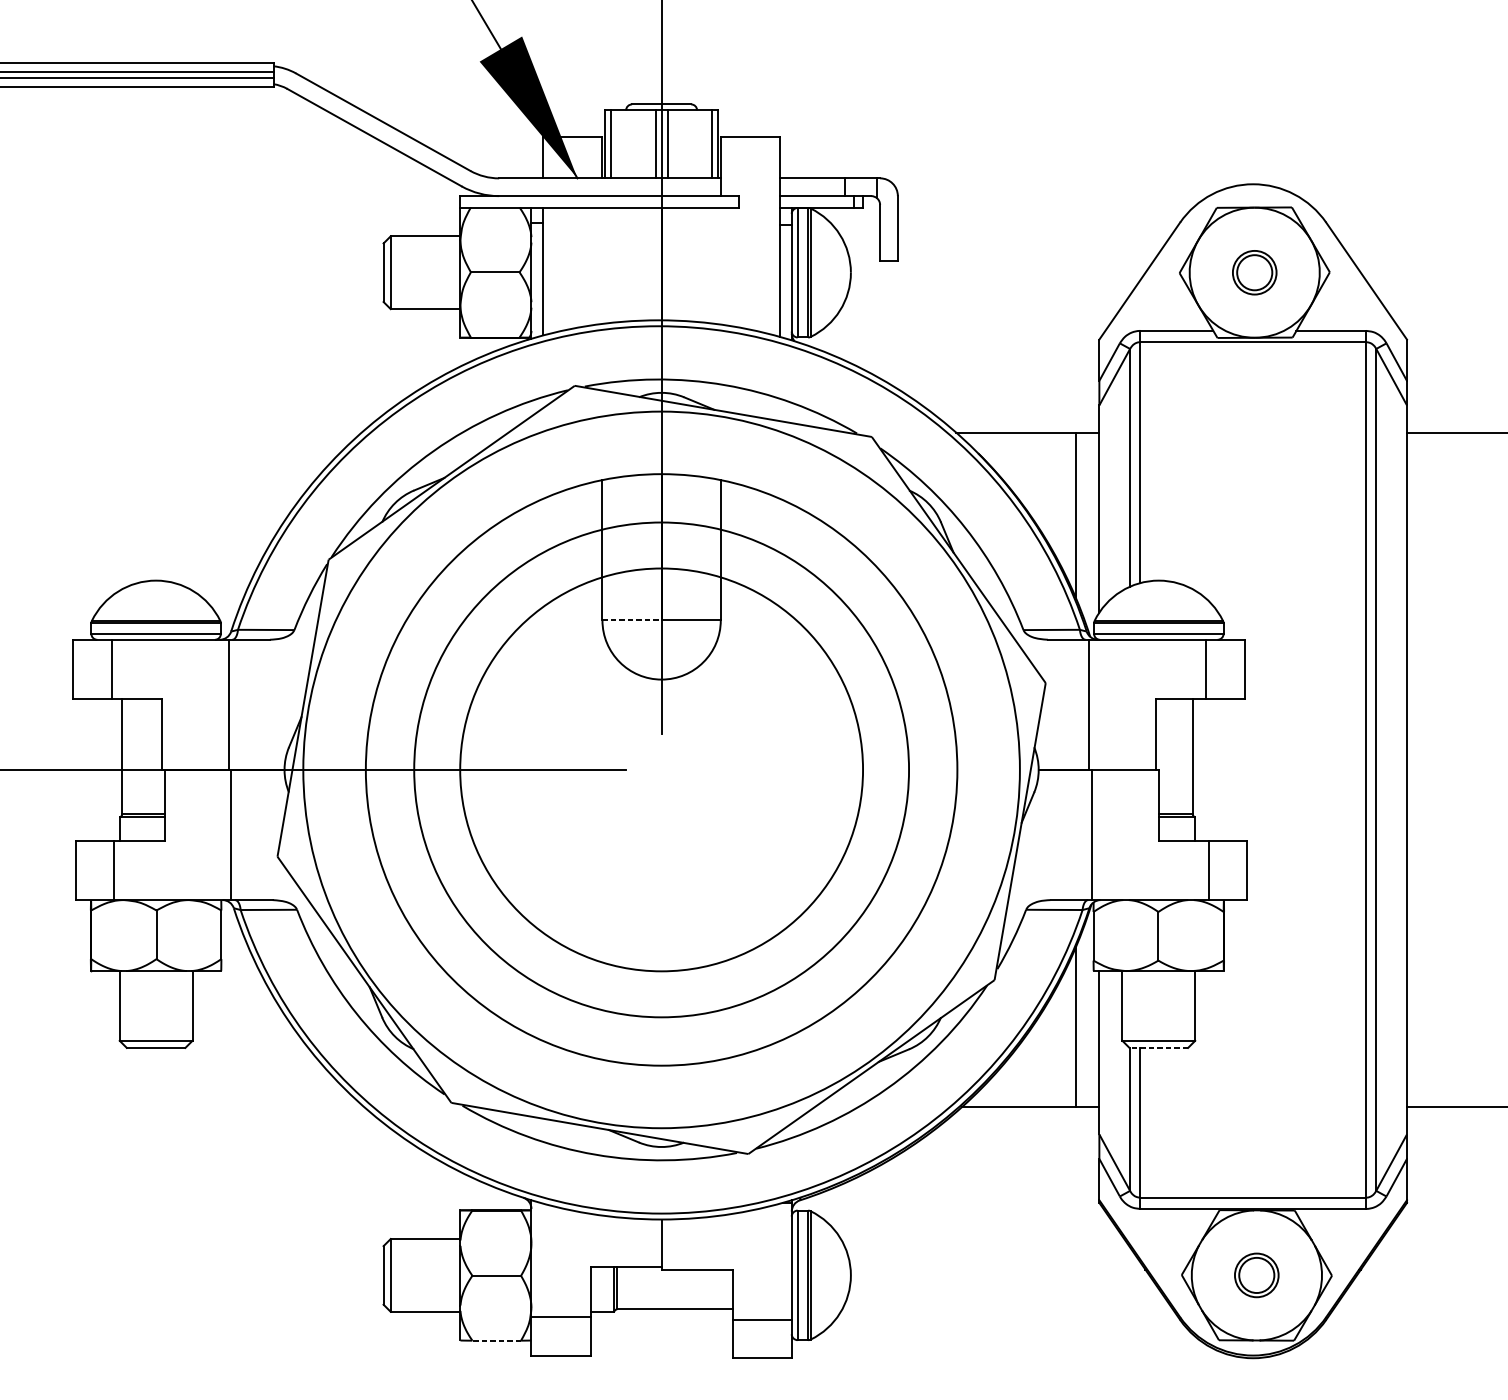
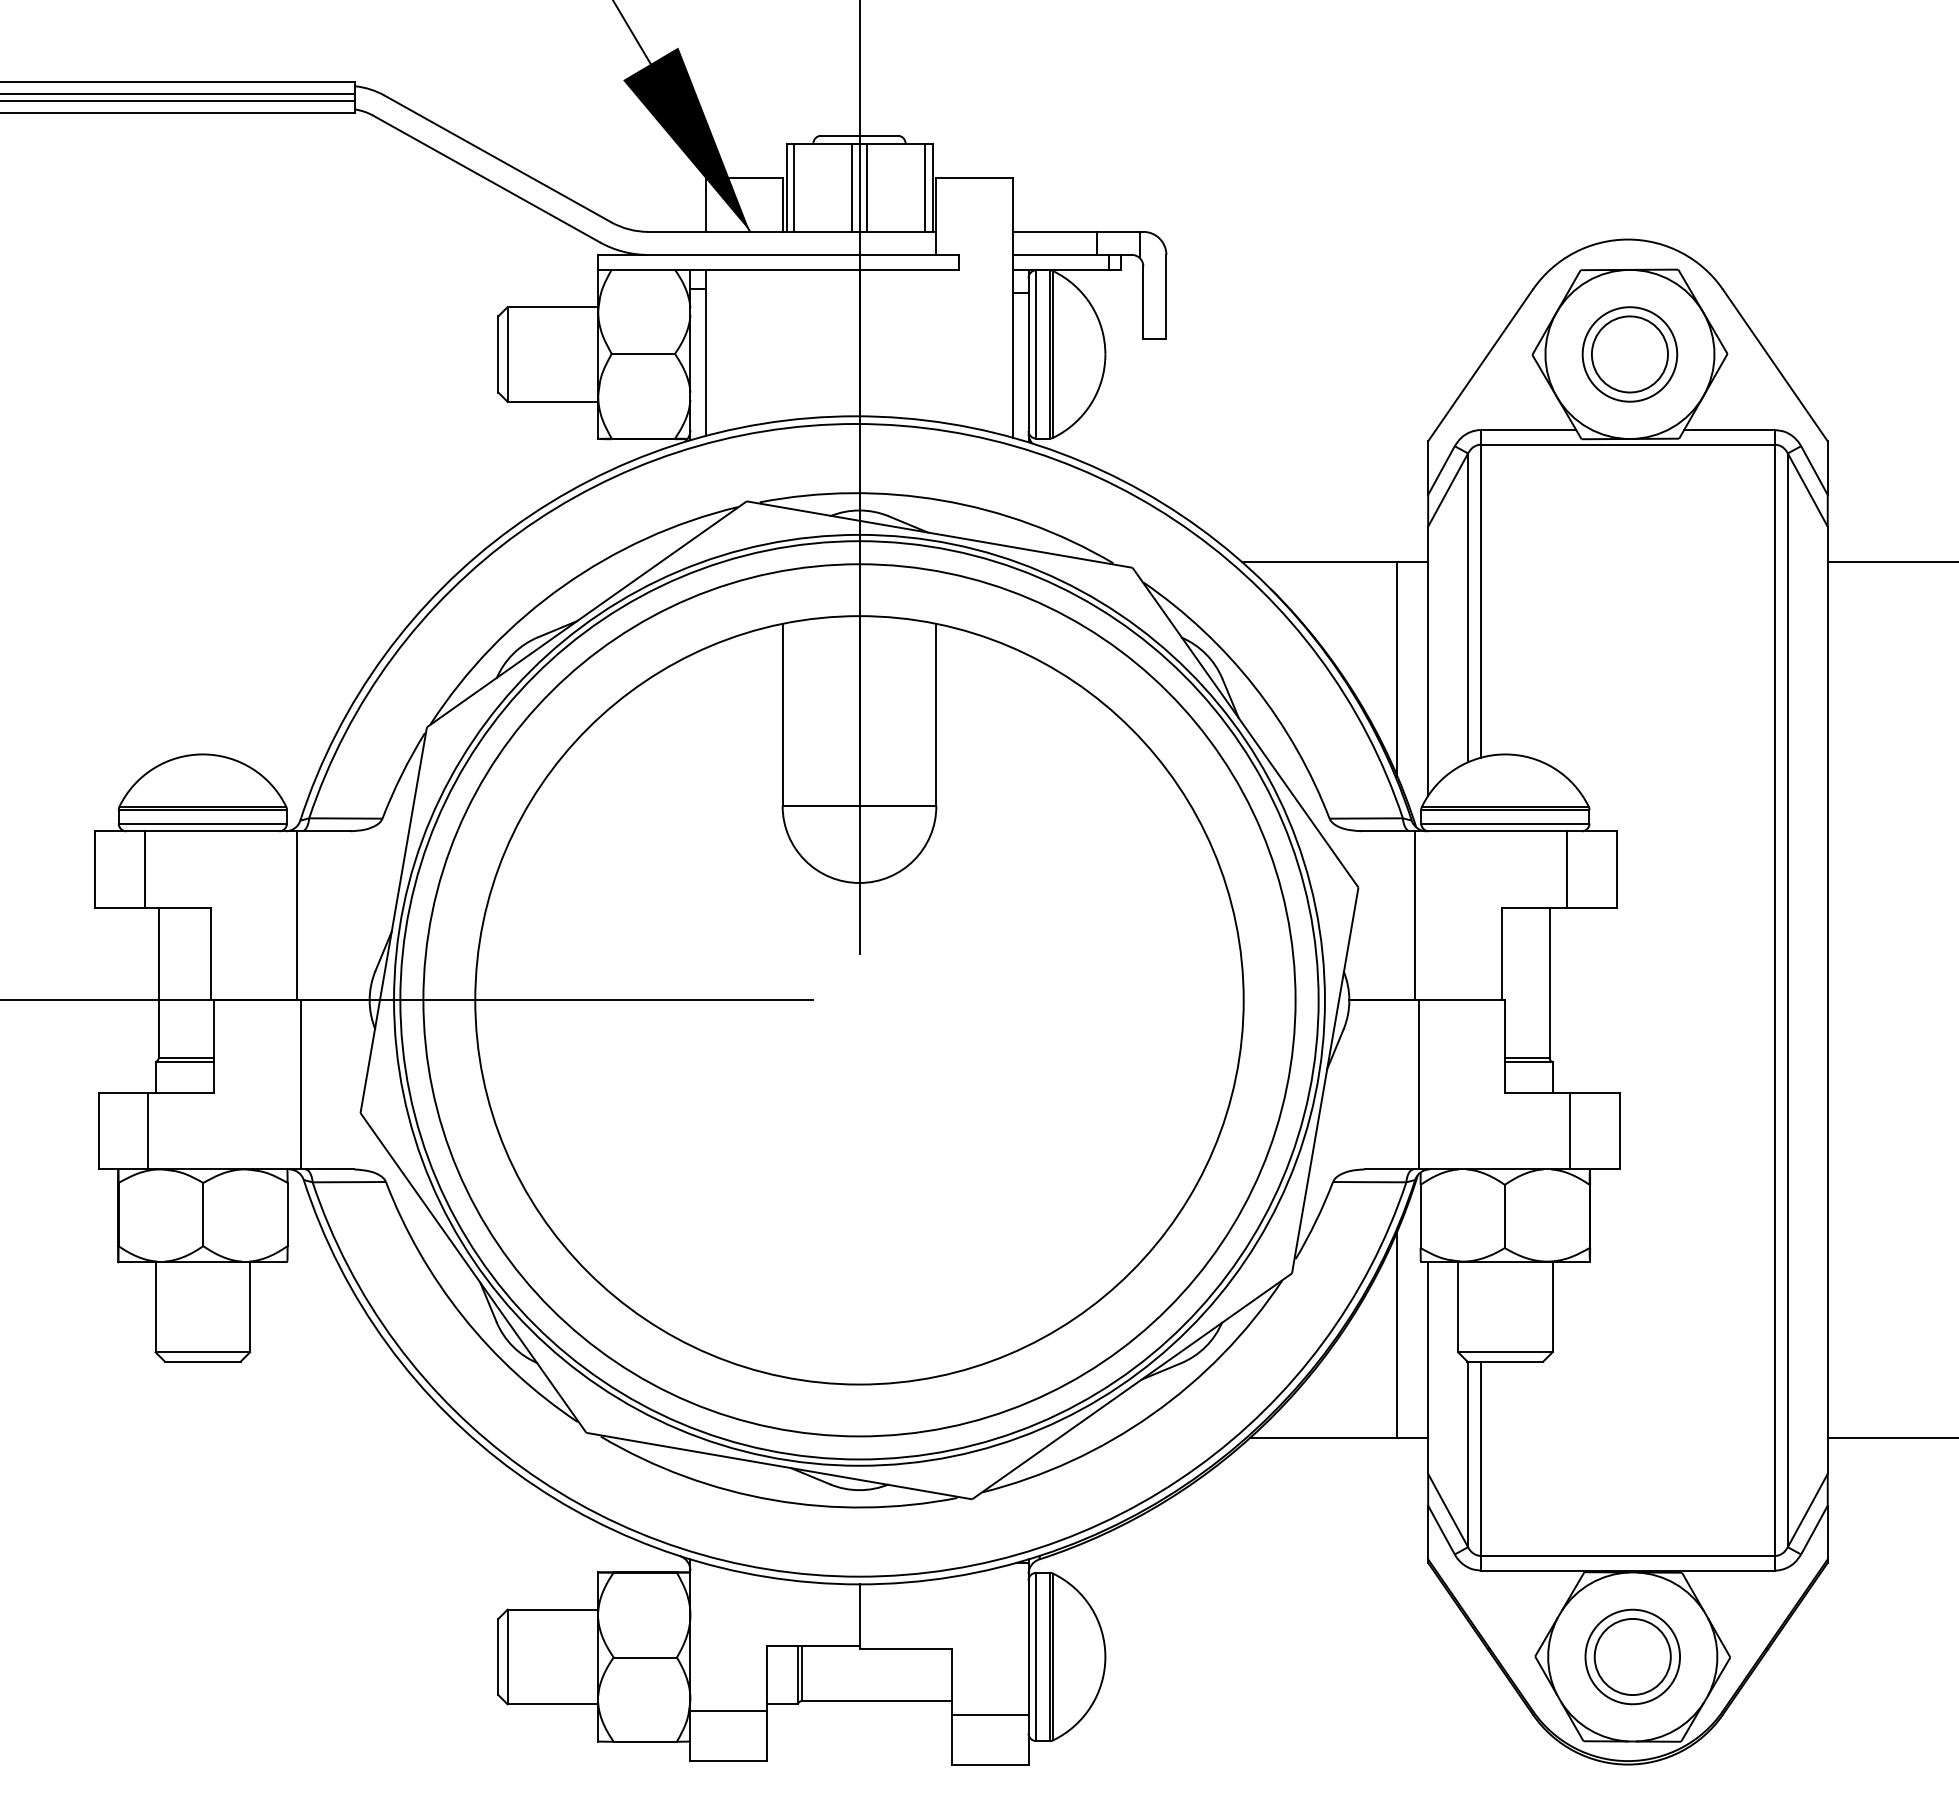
part: (1254, 272) -> (1629, 354), size x1.67
line: (632, 620) -> (821, 806), dashed -> solid
circle: (661, 770) -> (859, 1000), size x1.43
circle: (661, 770) -> (859, 1000), size x1.67
line: (1158, 1047) -> (1504, 1361), dashed -> solid
part: (1256, 1275) -> (1632, 1656), size x1.67
line: (496, 1340) -> (645, 1741), dashed -> solid

